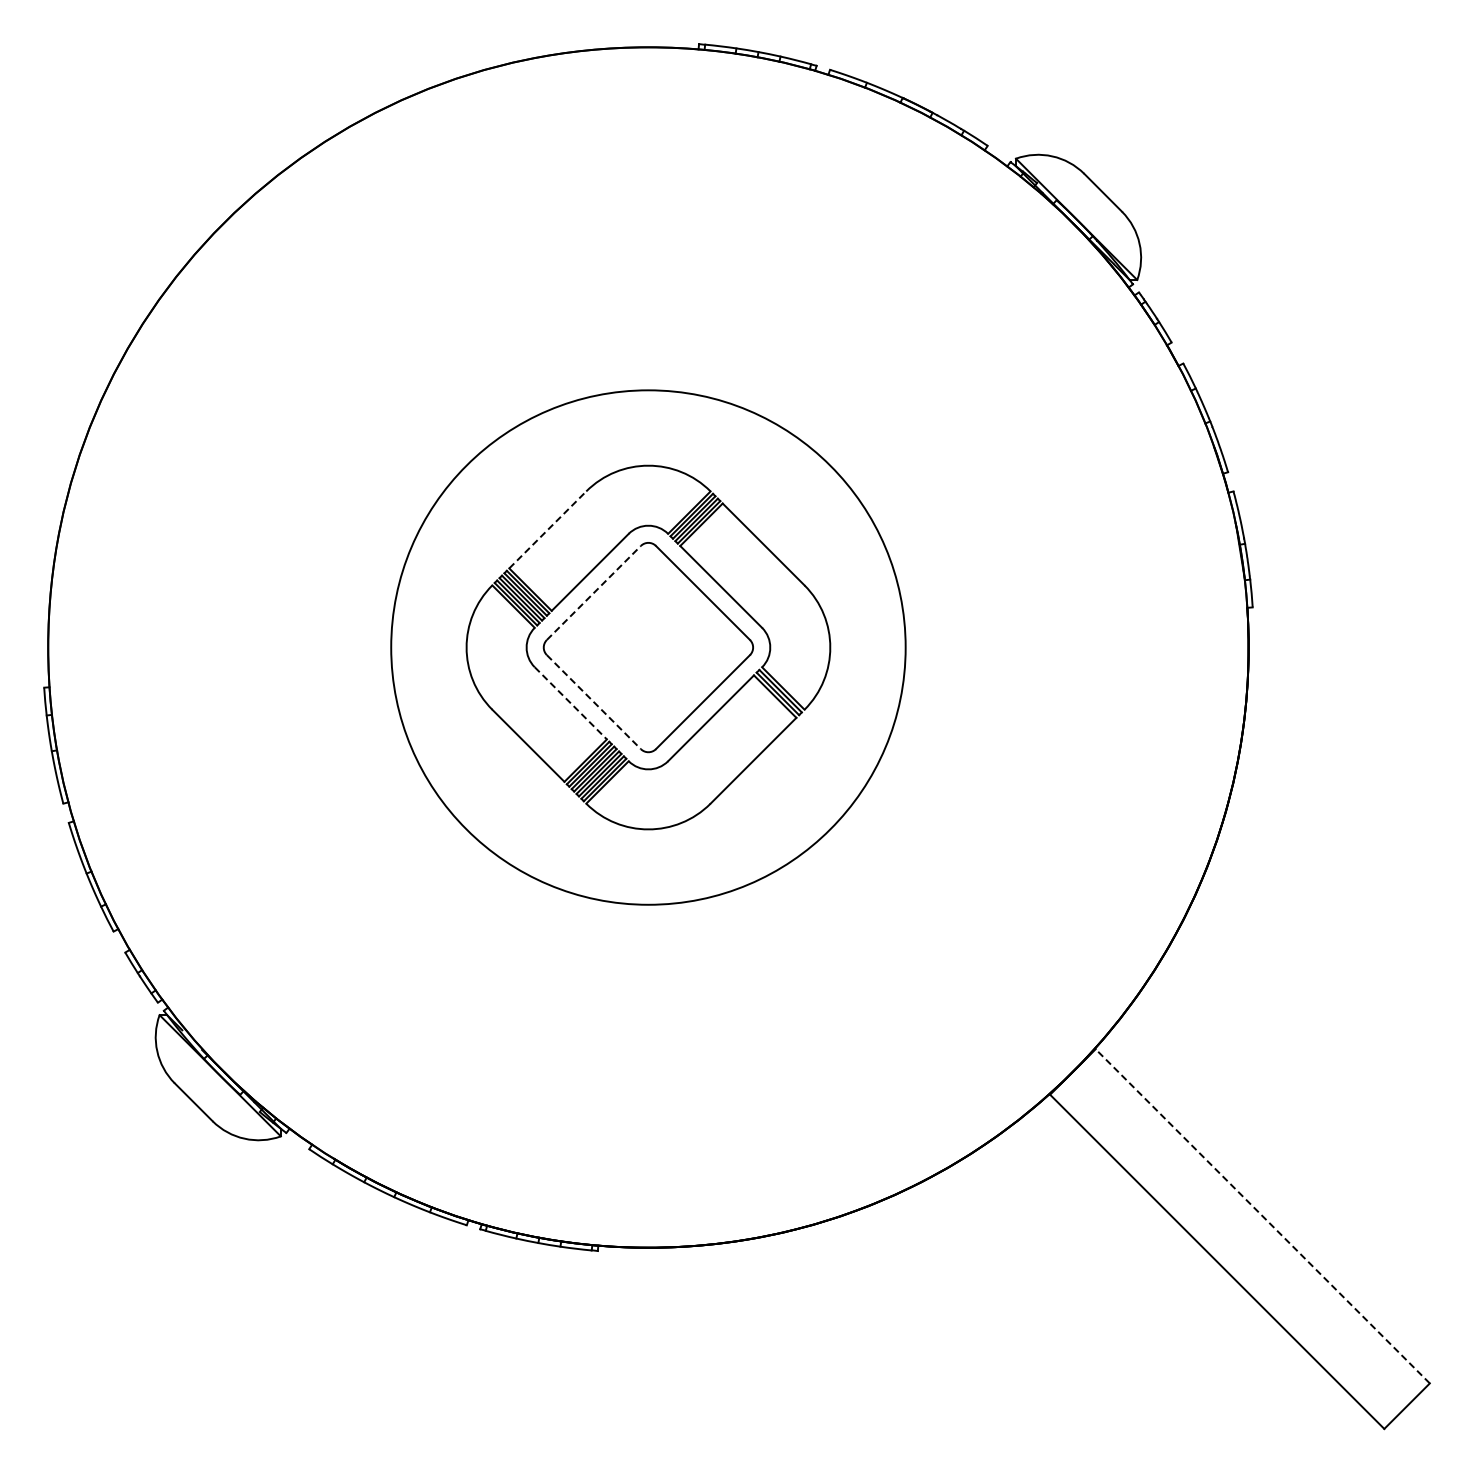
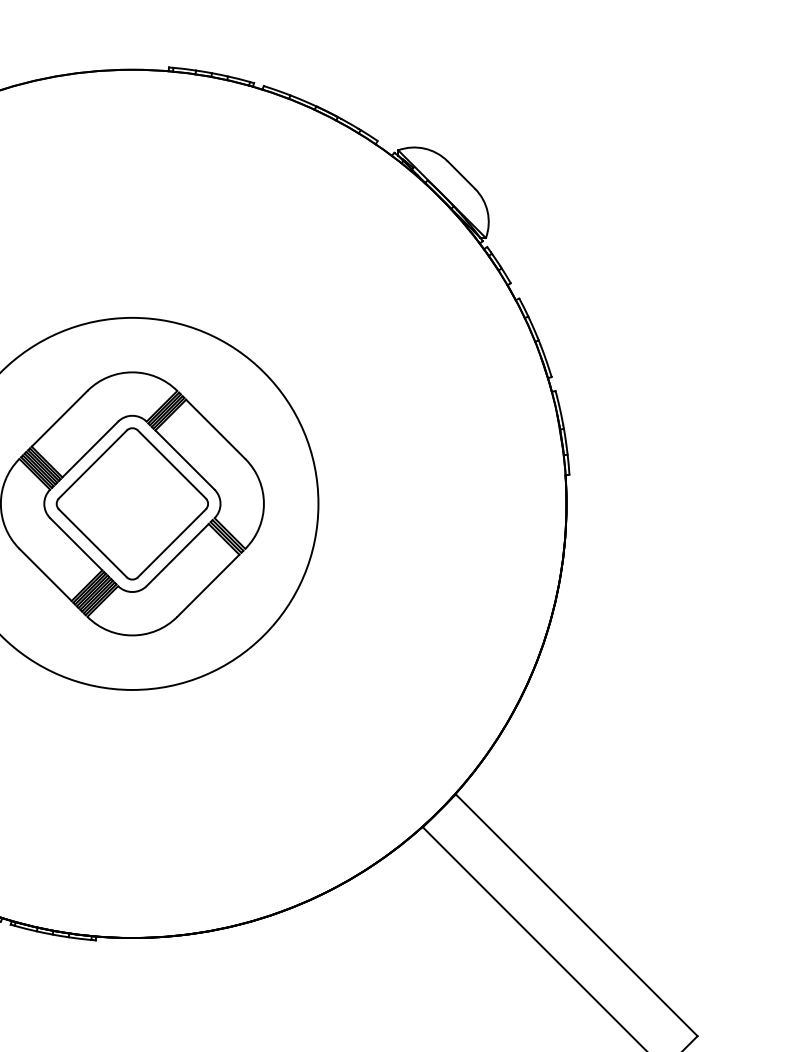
line: (548, 529) -> (60, 418), dashed -> solid
line: (594, 592) -> (93, 464), dashed -> solid
line: (594, 702) -> (93, 543), dashed -> solid
line: (571, 703) -> (76, 544), dashed -> solid
line: (1262, 1215) -> (576, 914), dashed -> solid

